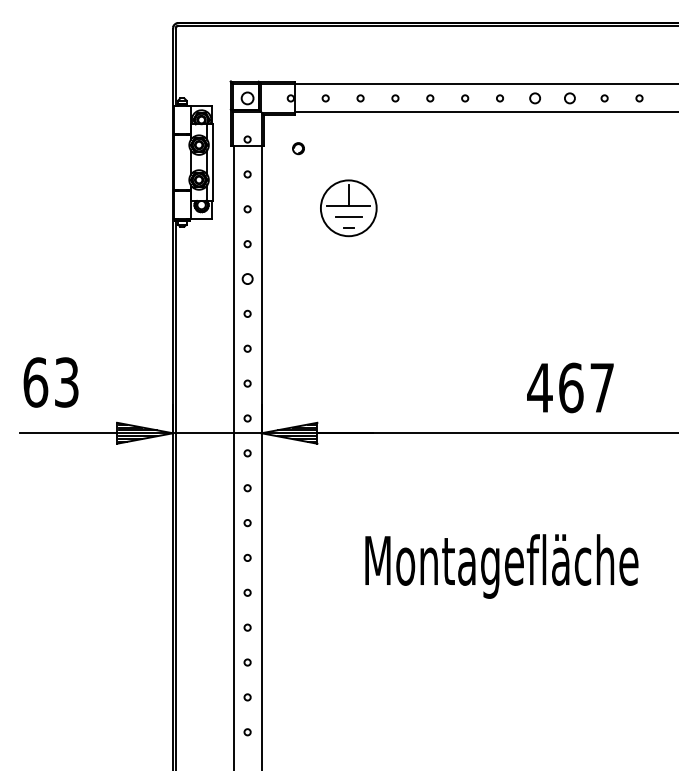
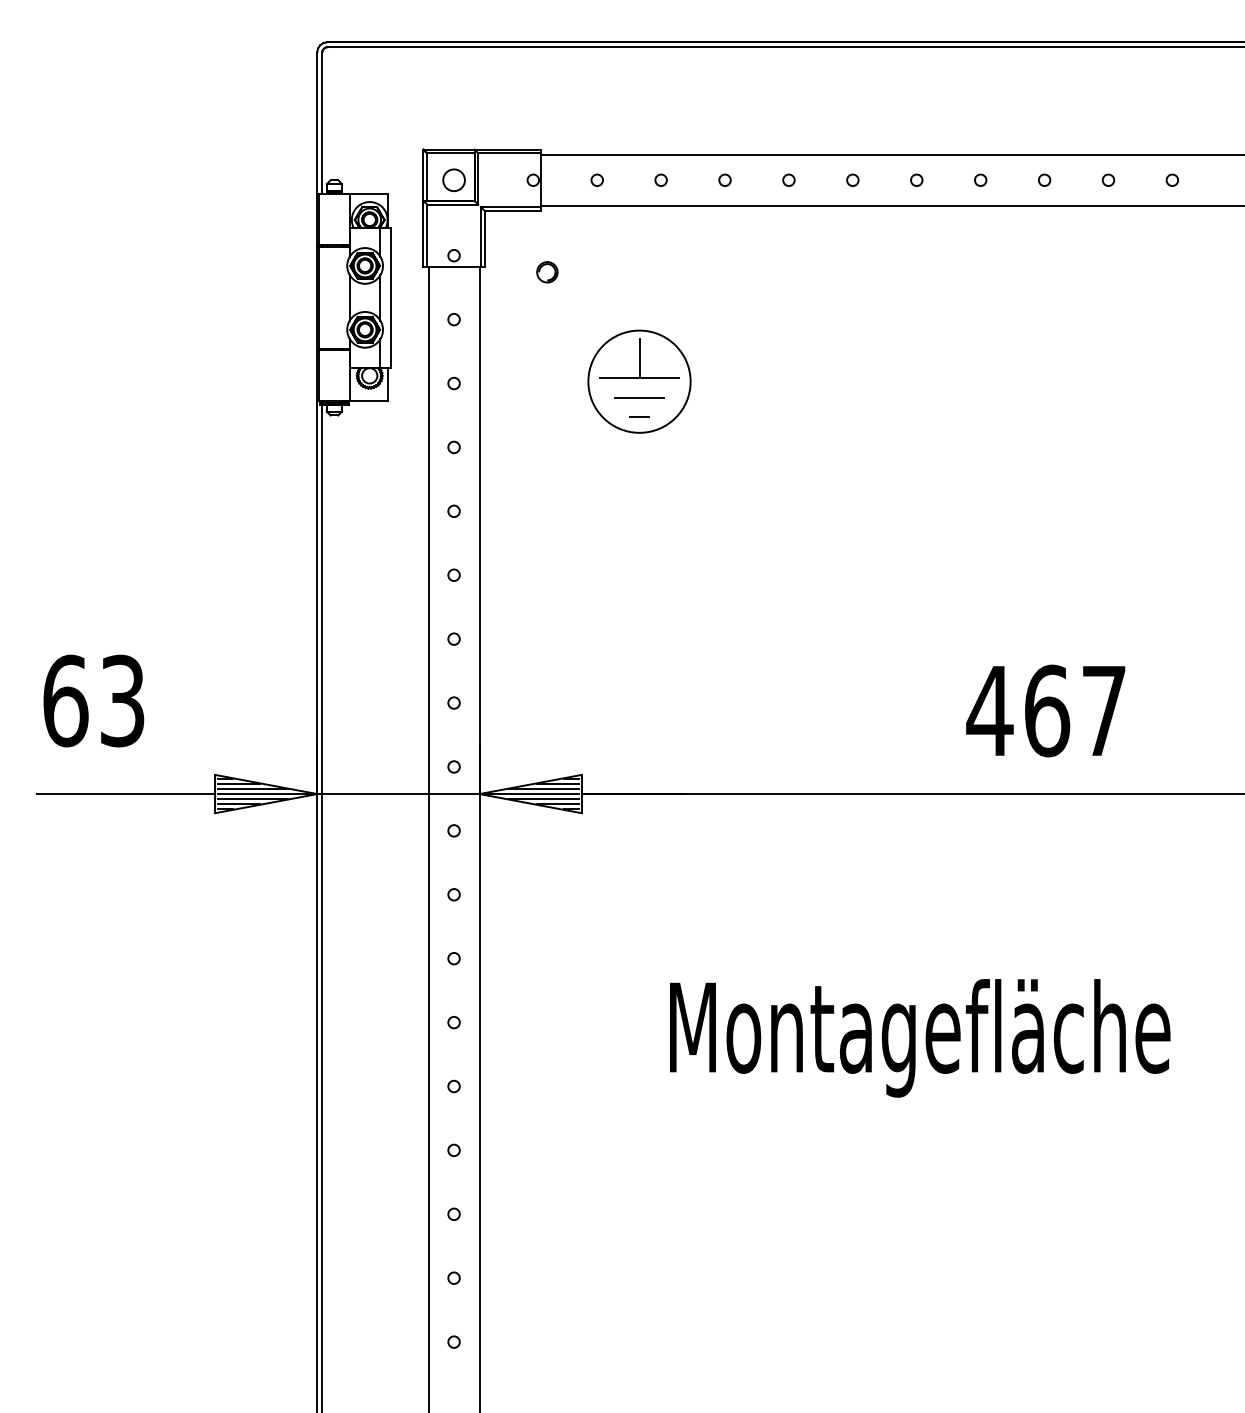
circle: (534, 98) -> (979, 180), size x0.62
circle: (569, 98) -> (1044, 180), size x0.62
circle: (247, 278) -> (453, 510), size x0.62

